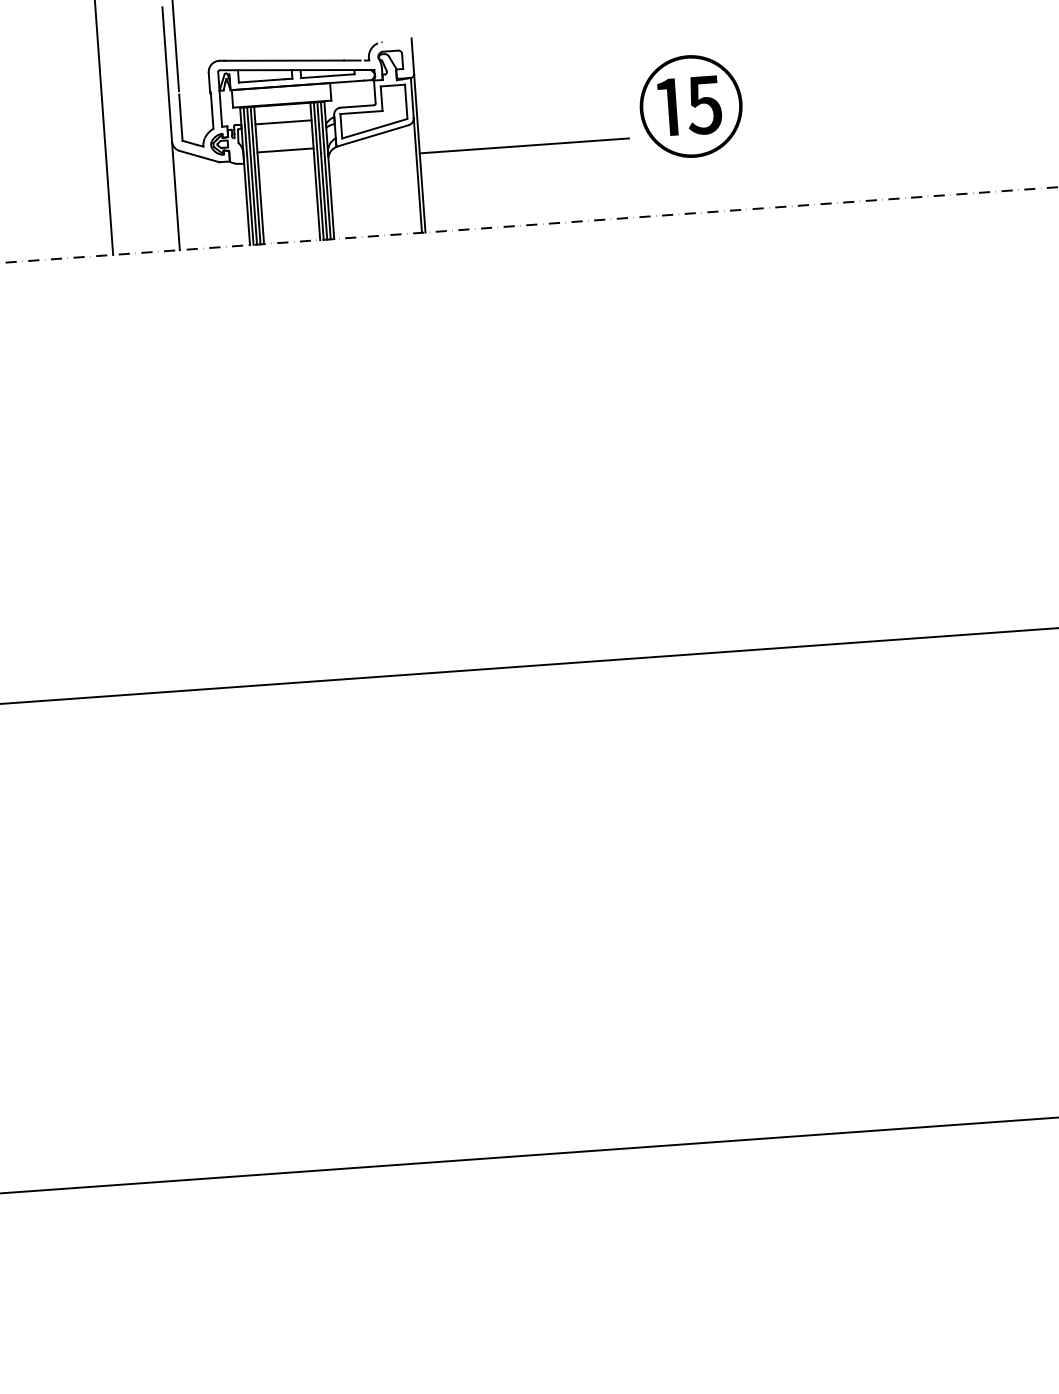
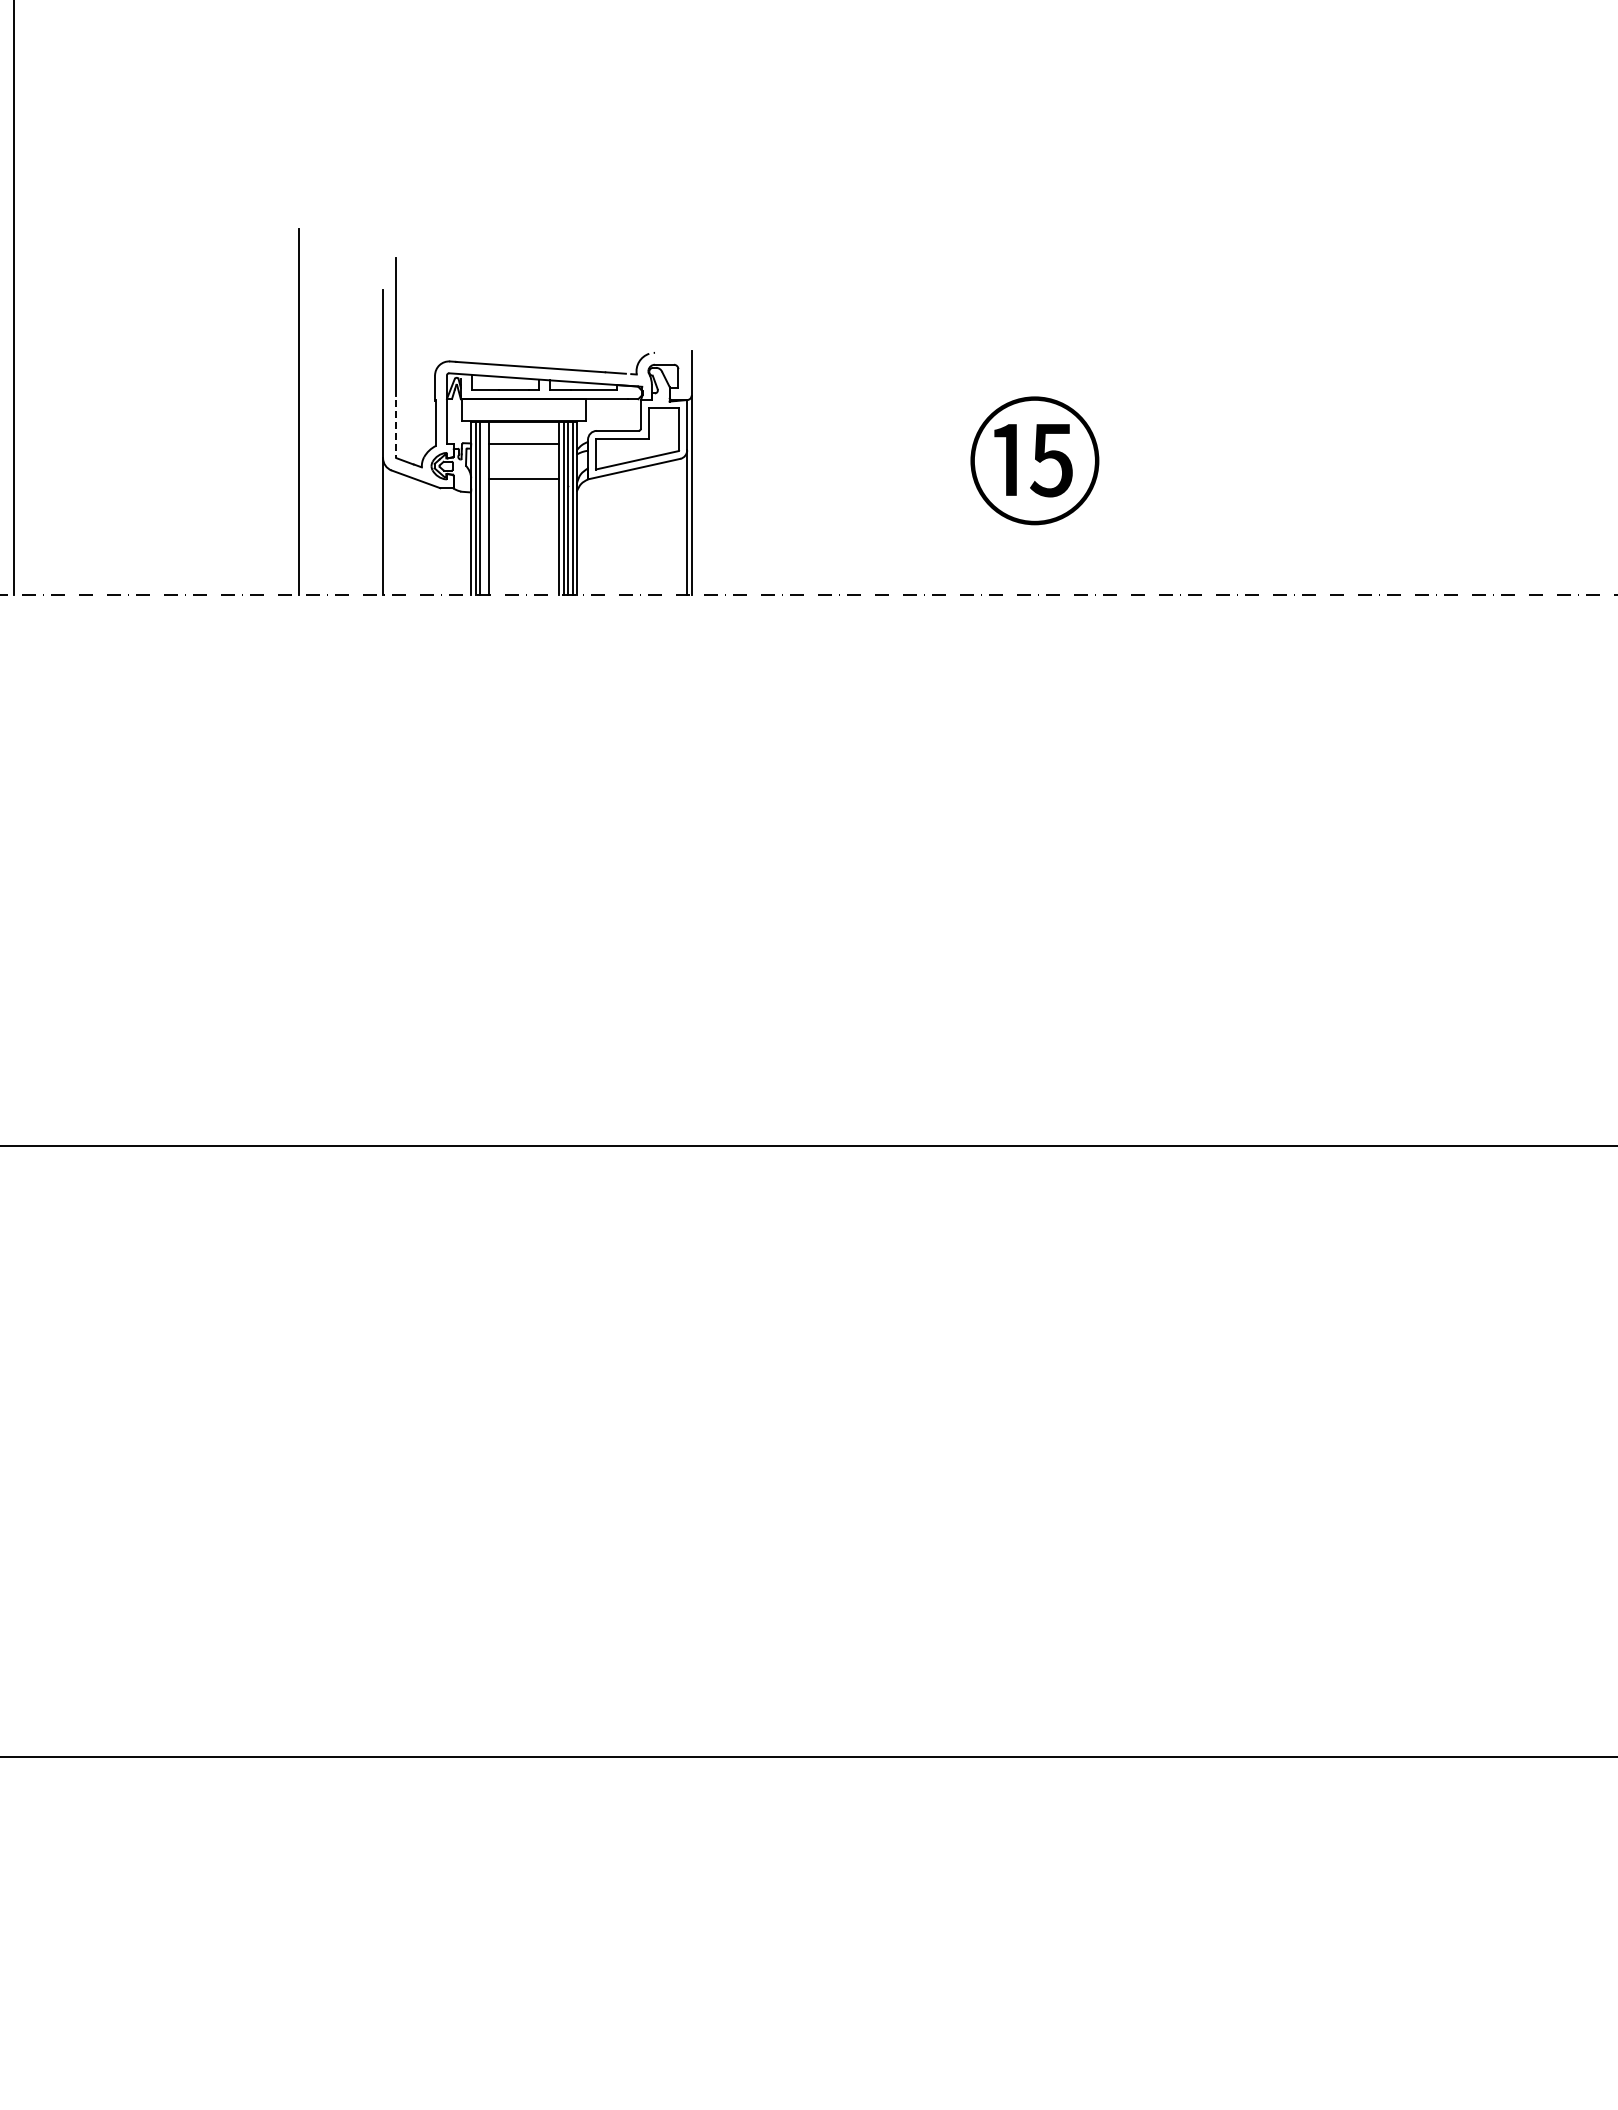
line: (181, 118) -> (396, 429), solid -> dashed
line: (524, 146) -> (822, 495), removed
line: (255, 175) -> (484, 508), removed

